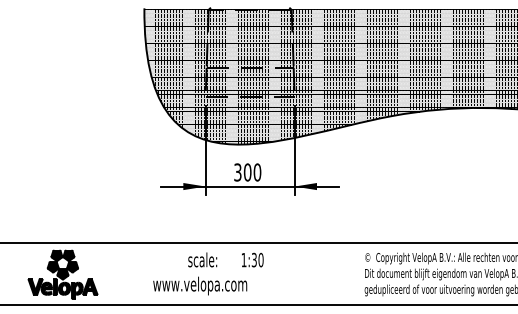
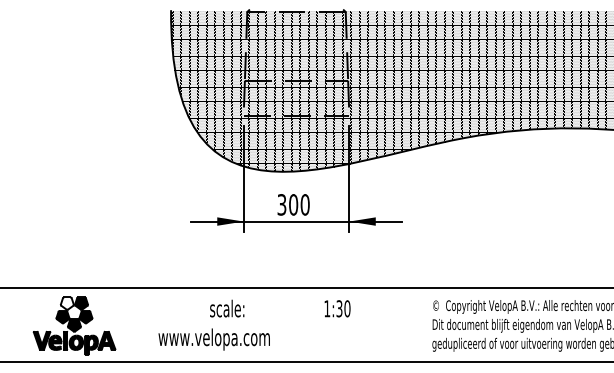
fill: (56, 255) -> (66, 303), removed
text: (202, 259) -> (227, 308), moved
text: (252, 259) -> (337, 308), moved
text: (199, 285) -> (213, 339), moved

